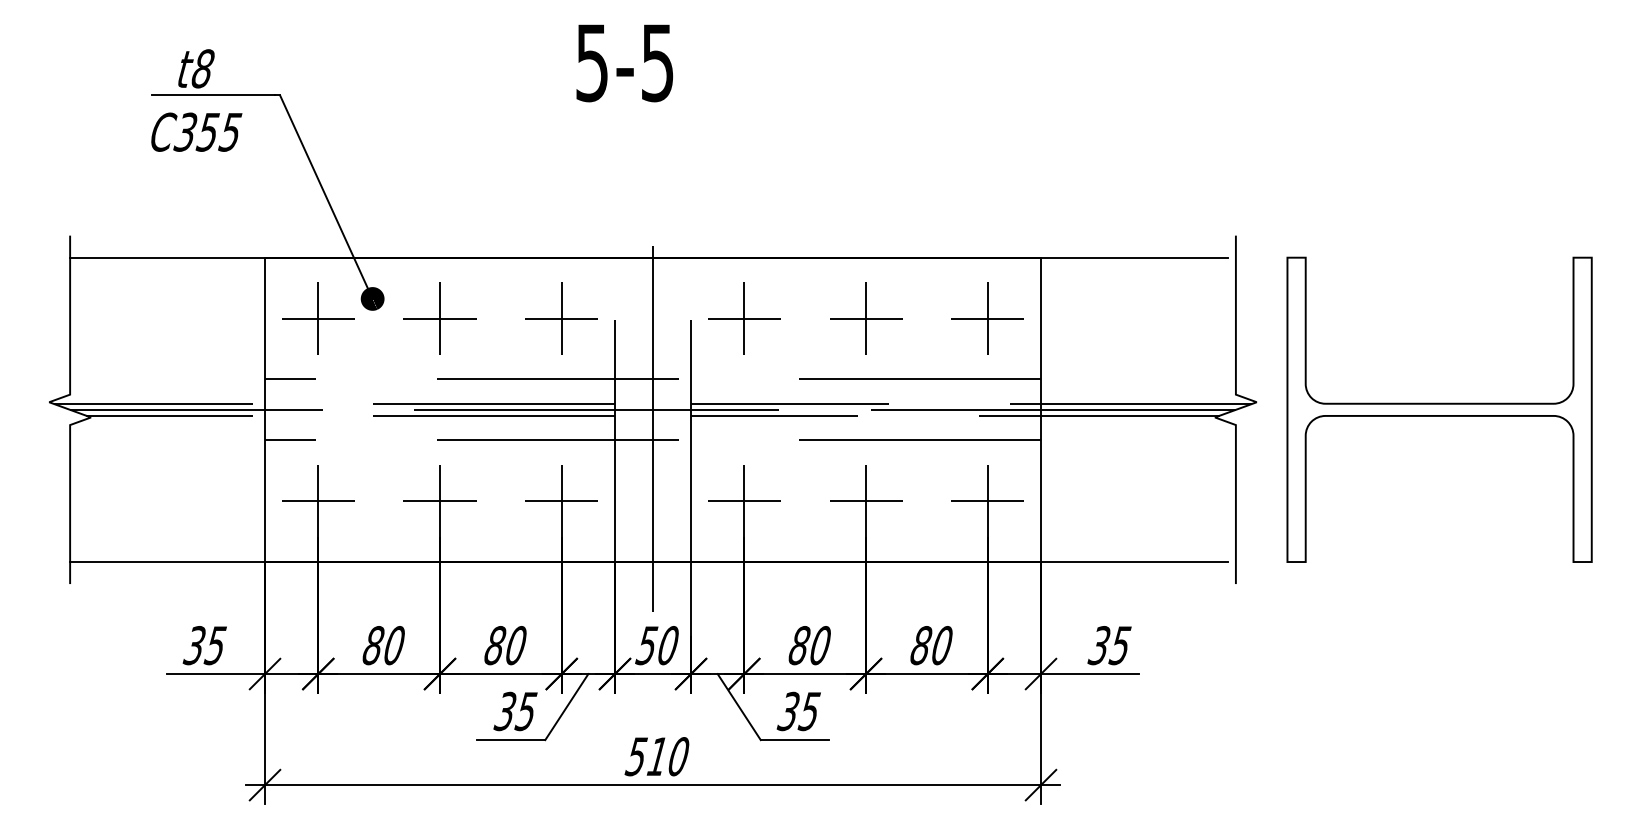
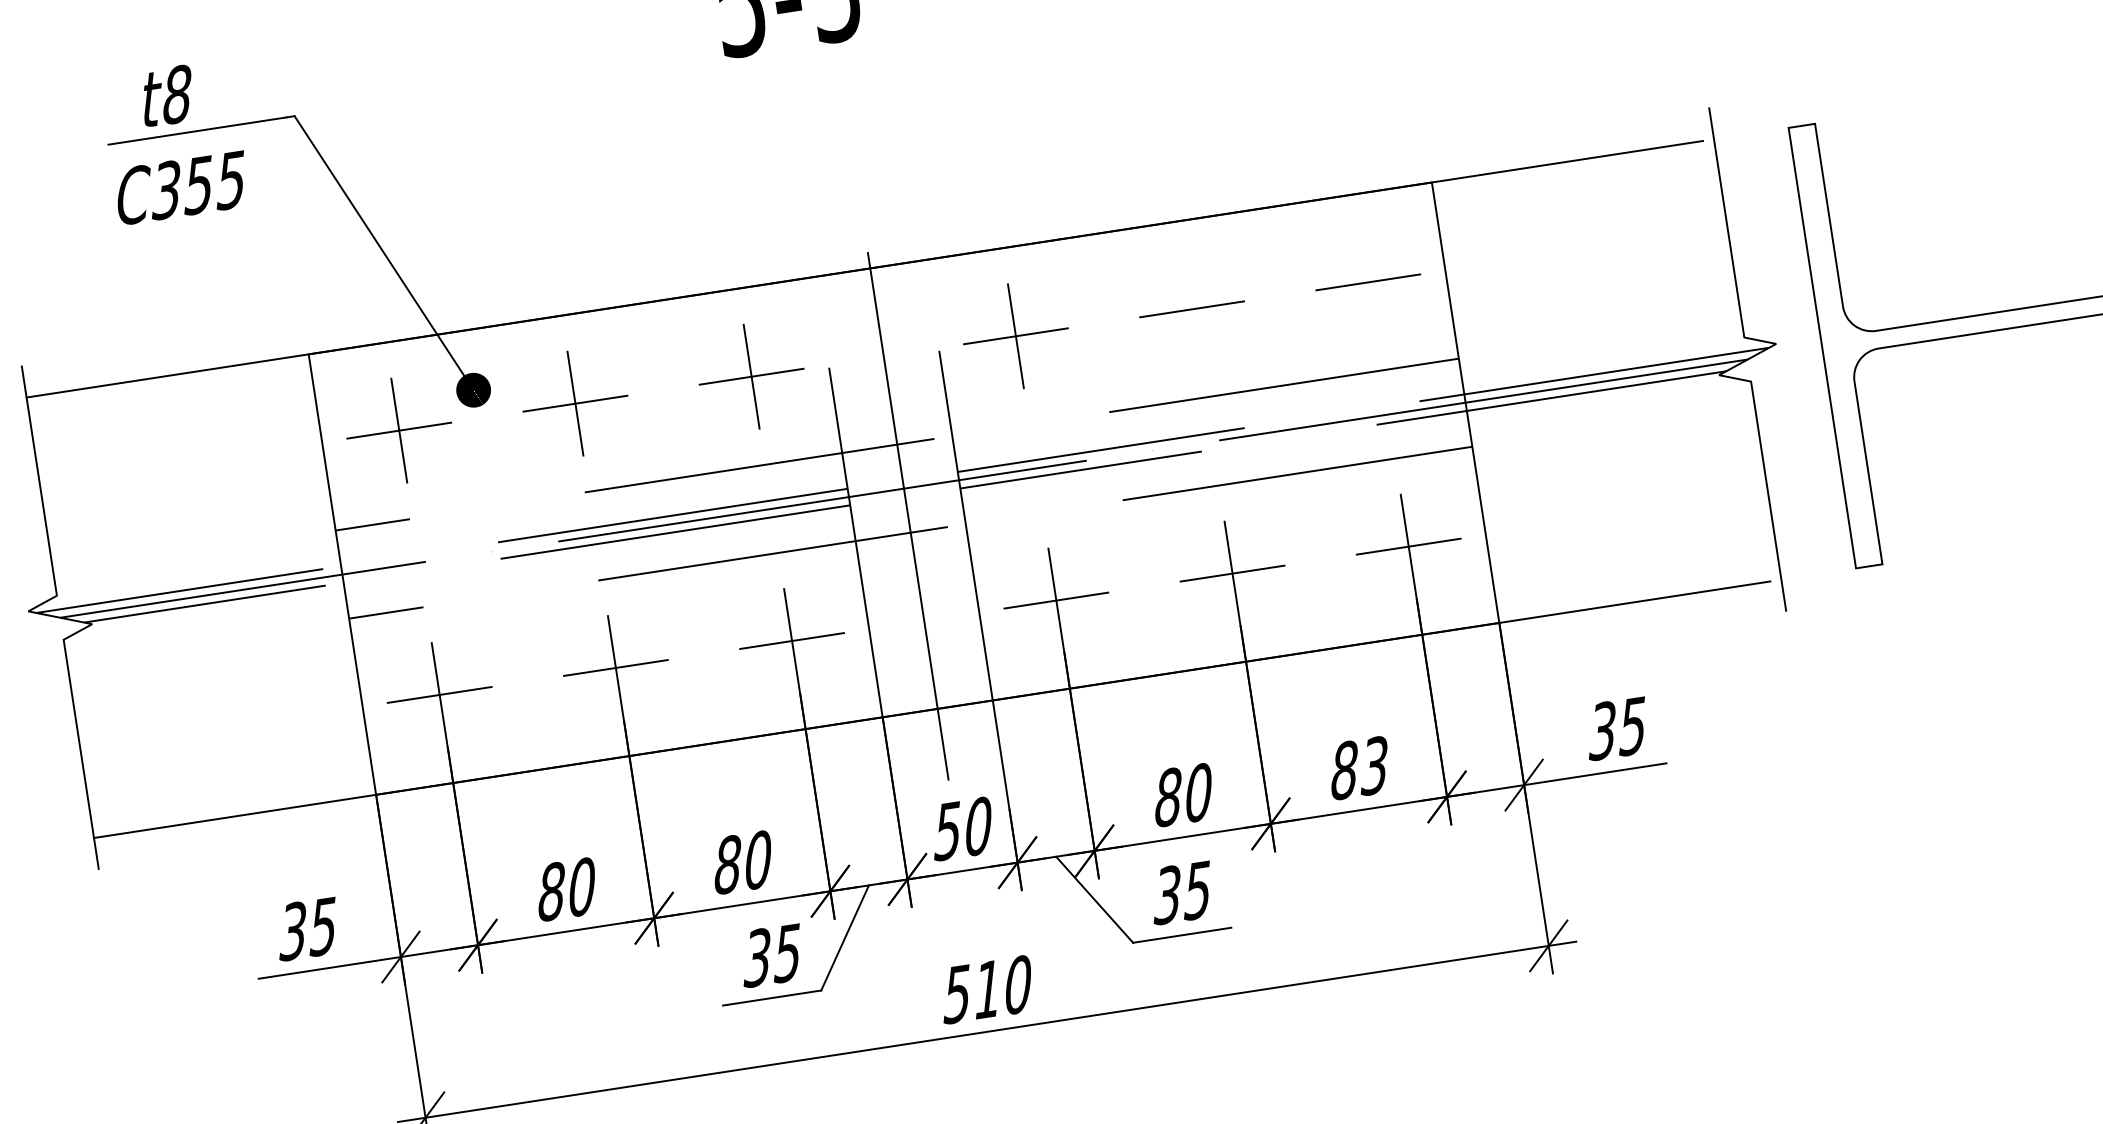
line: (866, 318) -> (1192, 309), removed
line: (987, 318) -> (1367, 282), removed
text: (940, 645) -> (1372, 766), 80 -> 83

